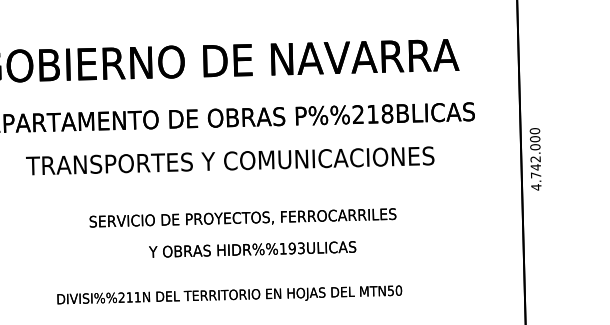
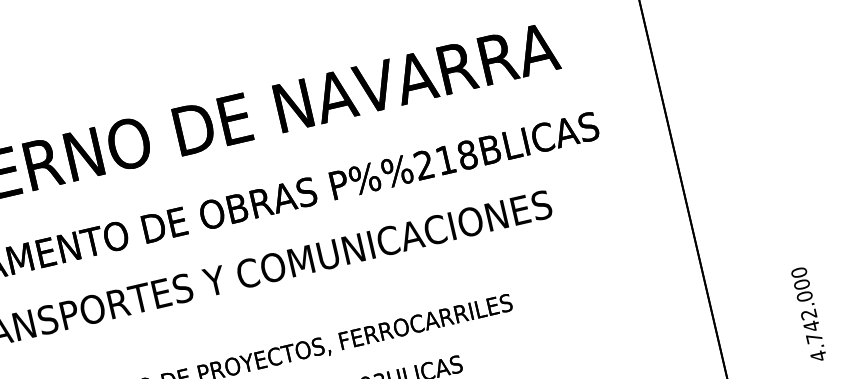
text: (535, 159) -> (808, 314), moved

